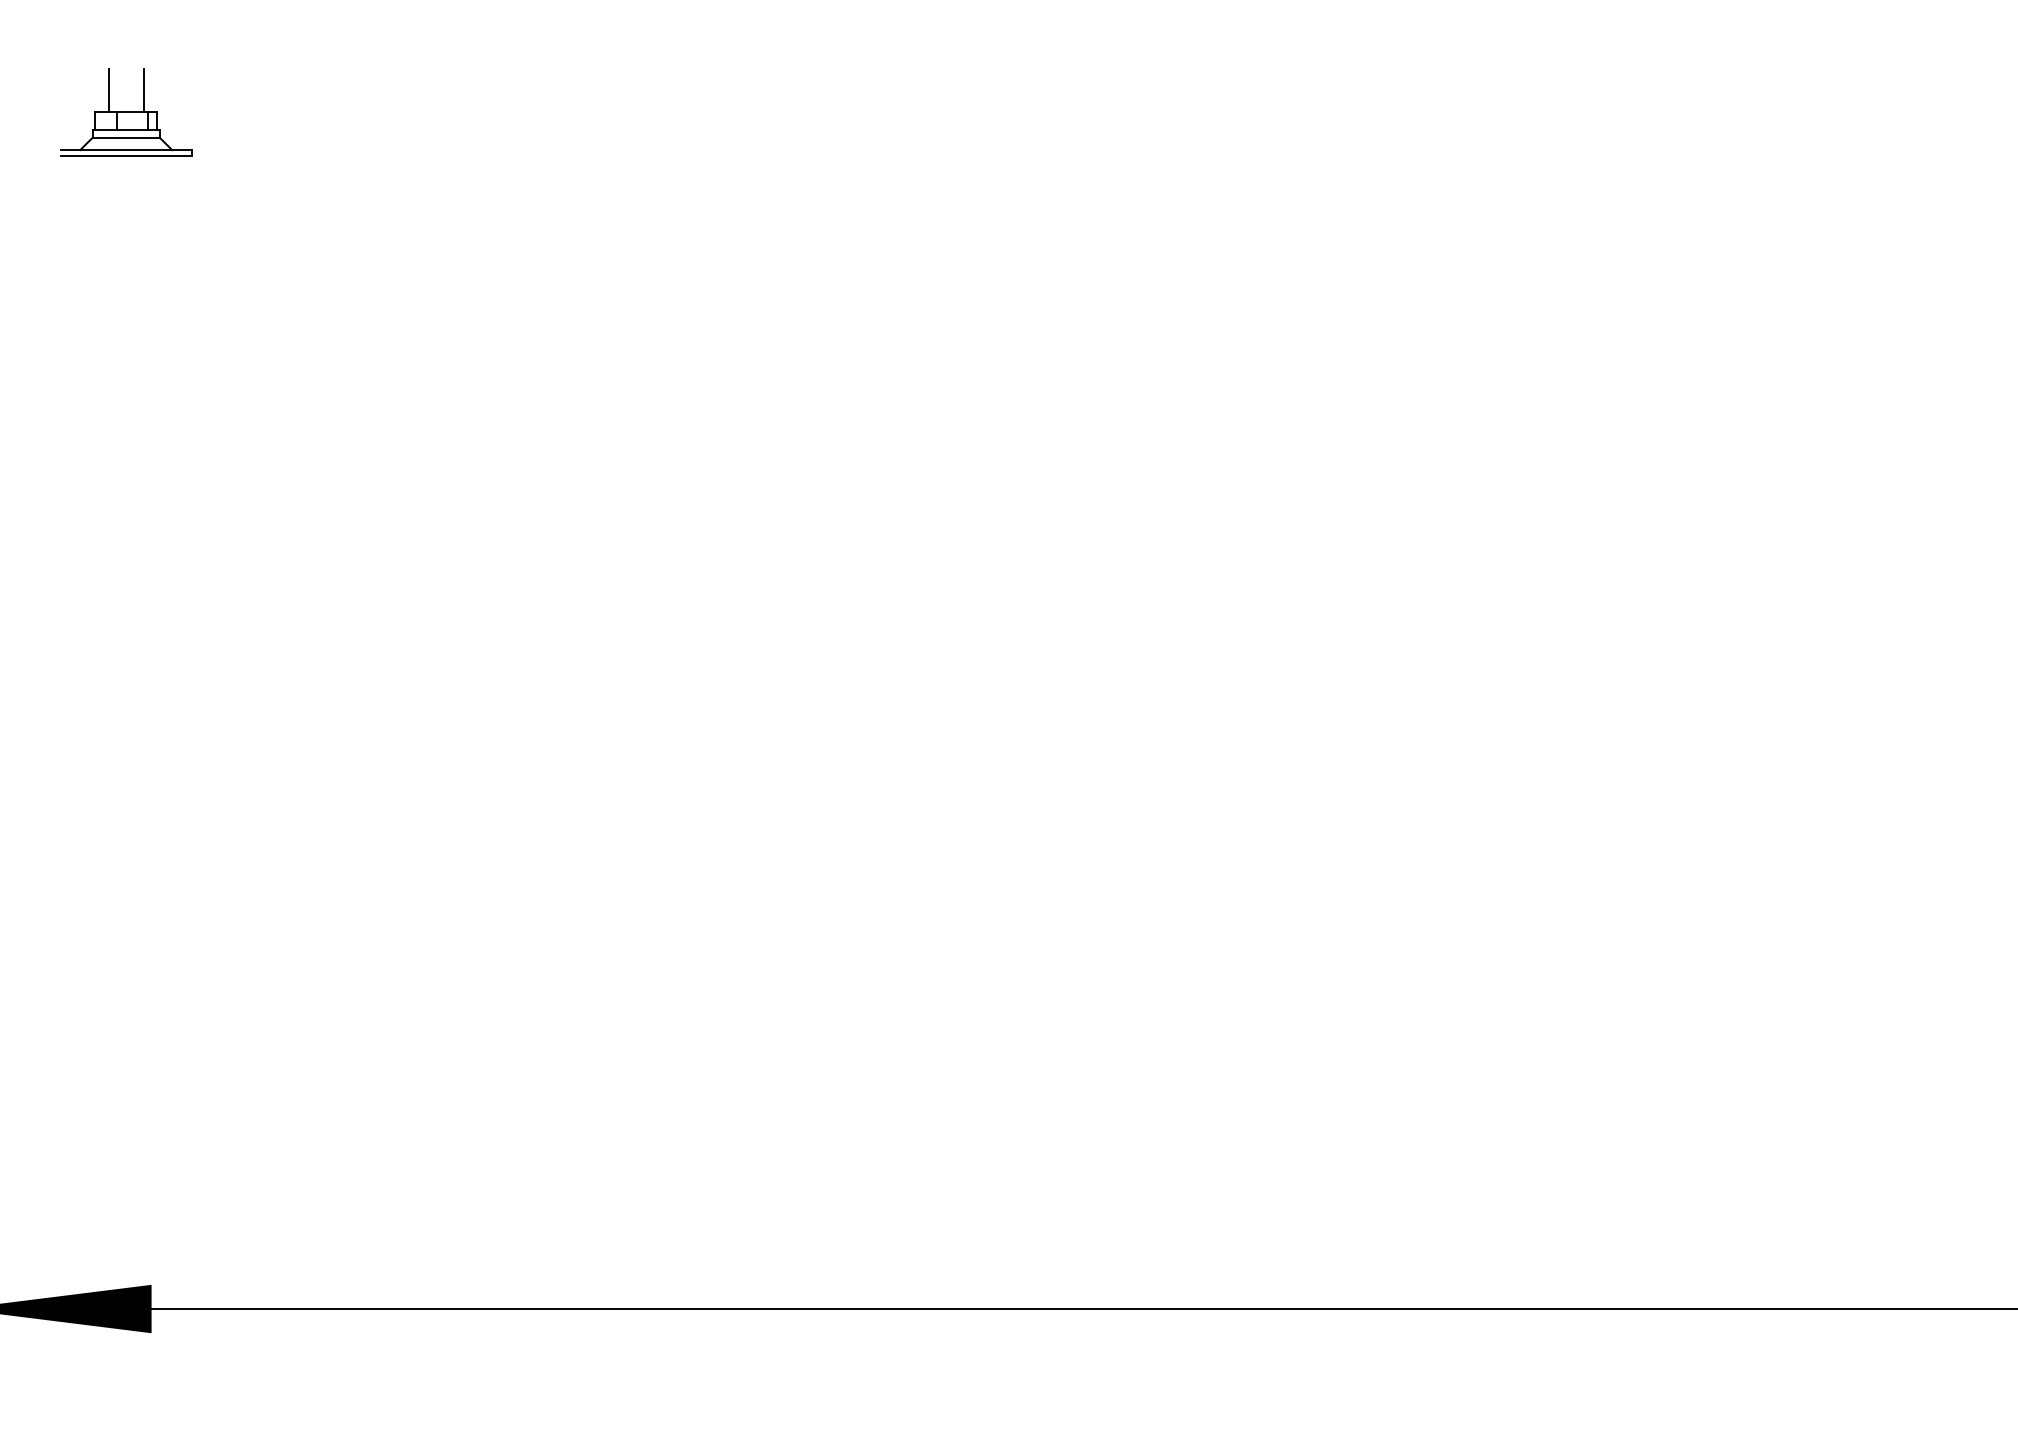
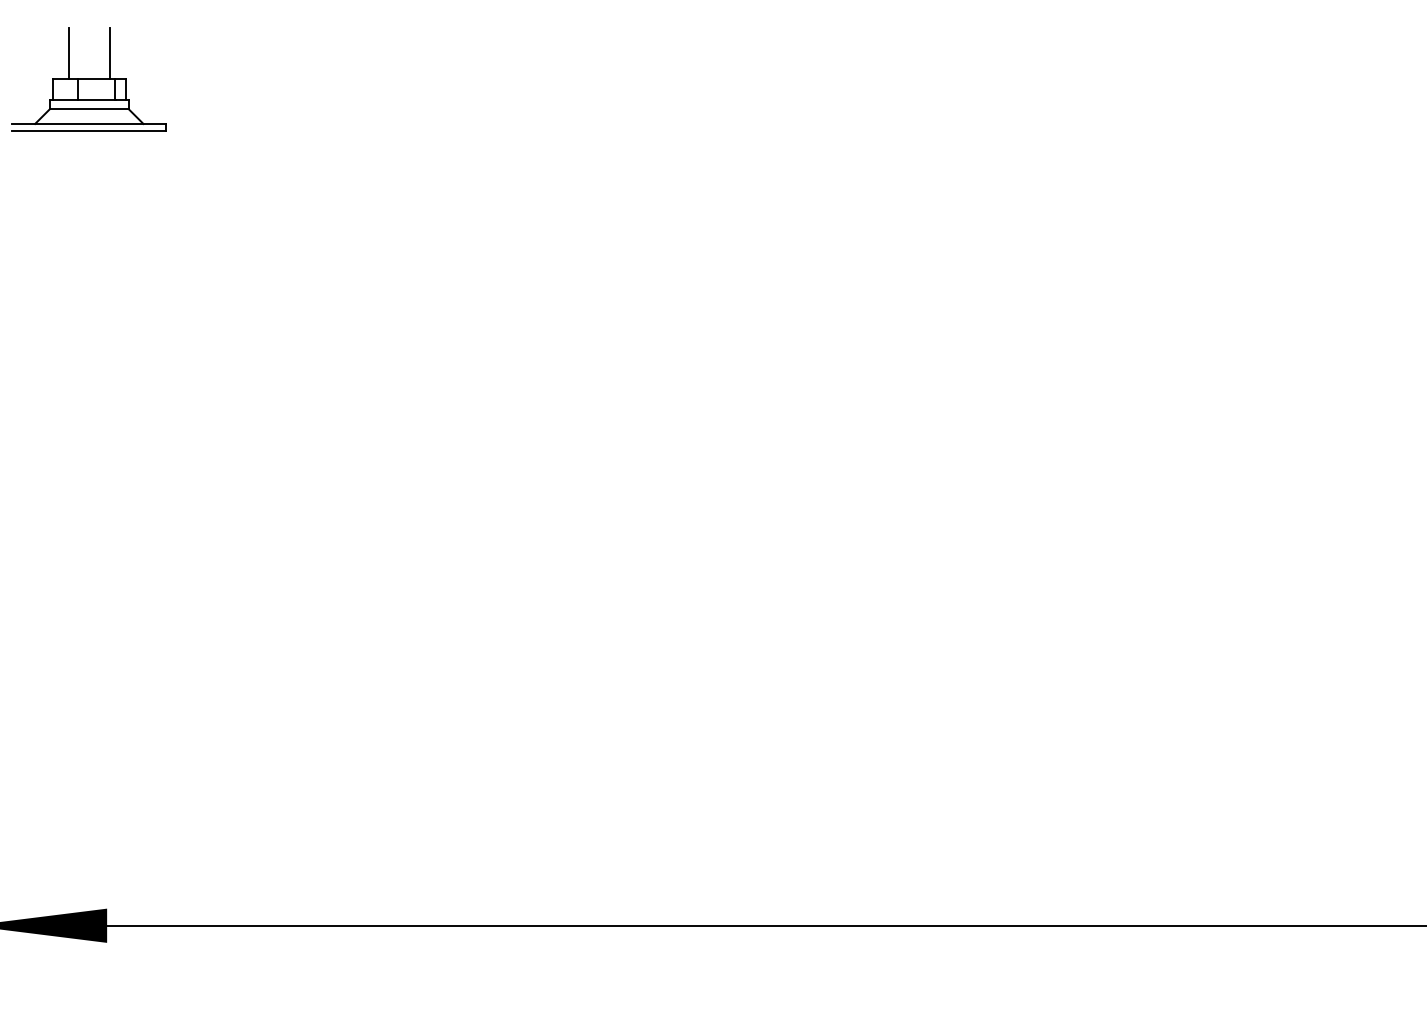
part: (125, 112) -> (88, 79), size x1.67

